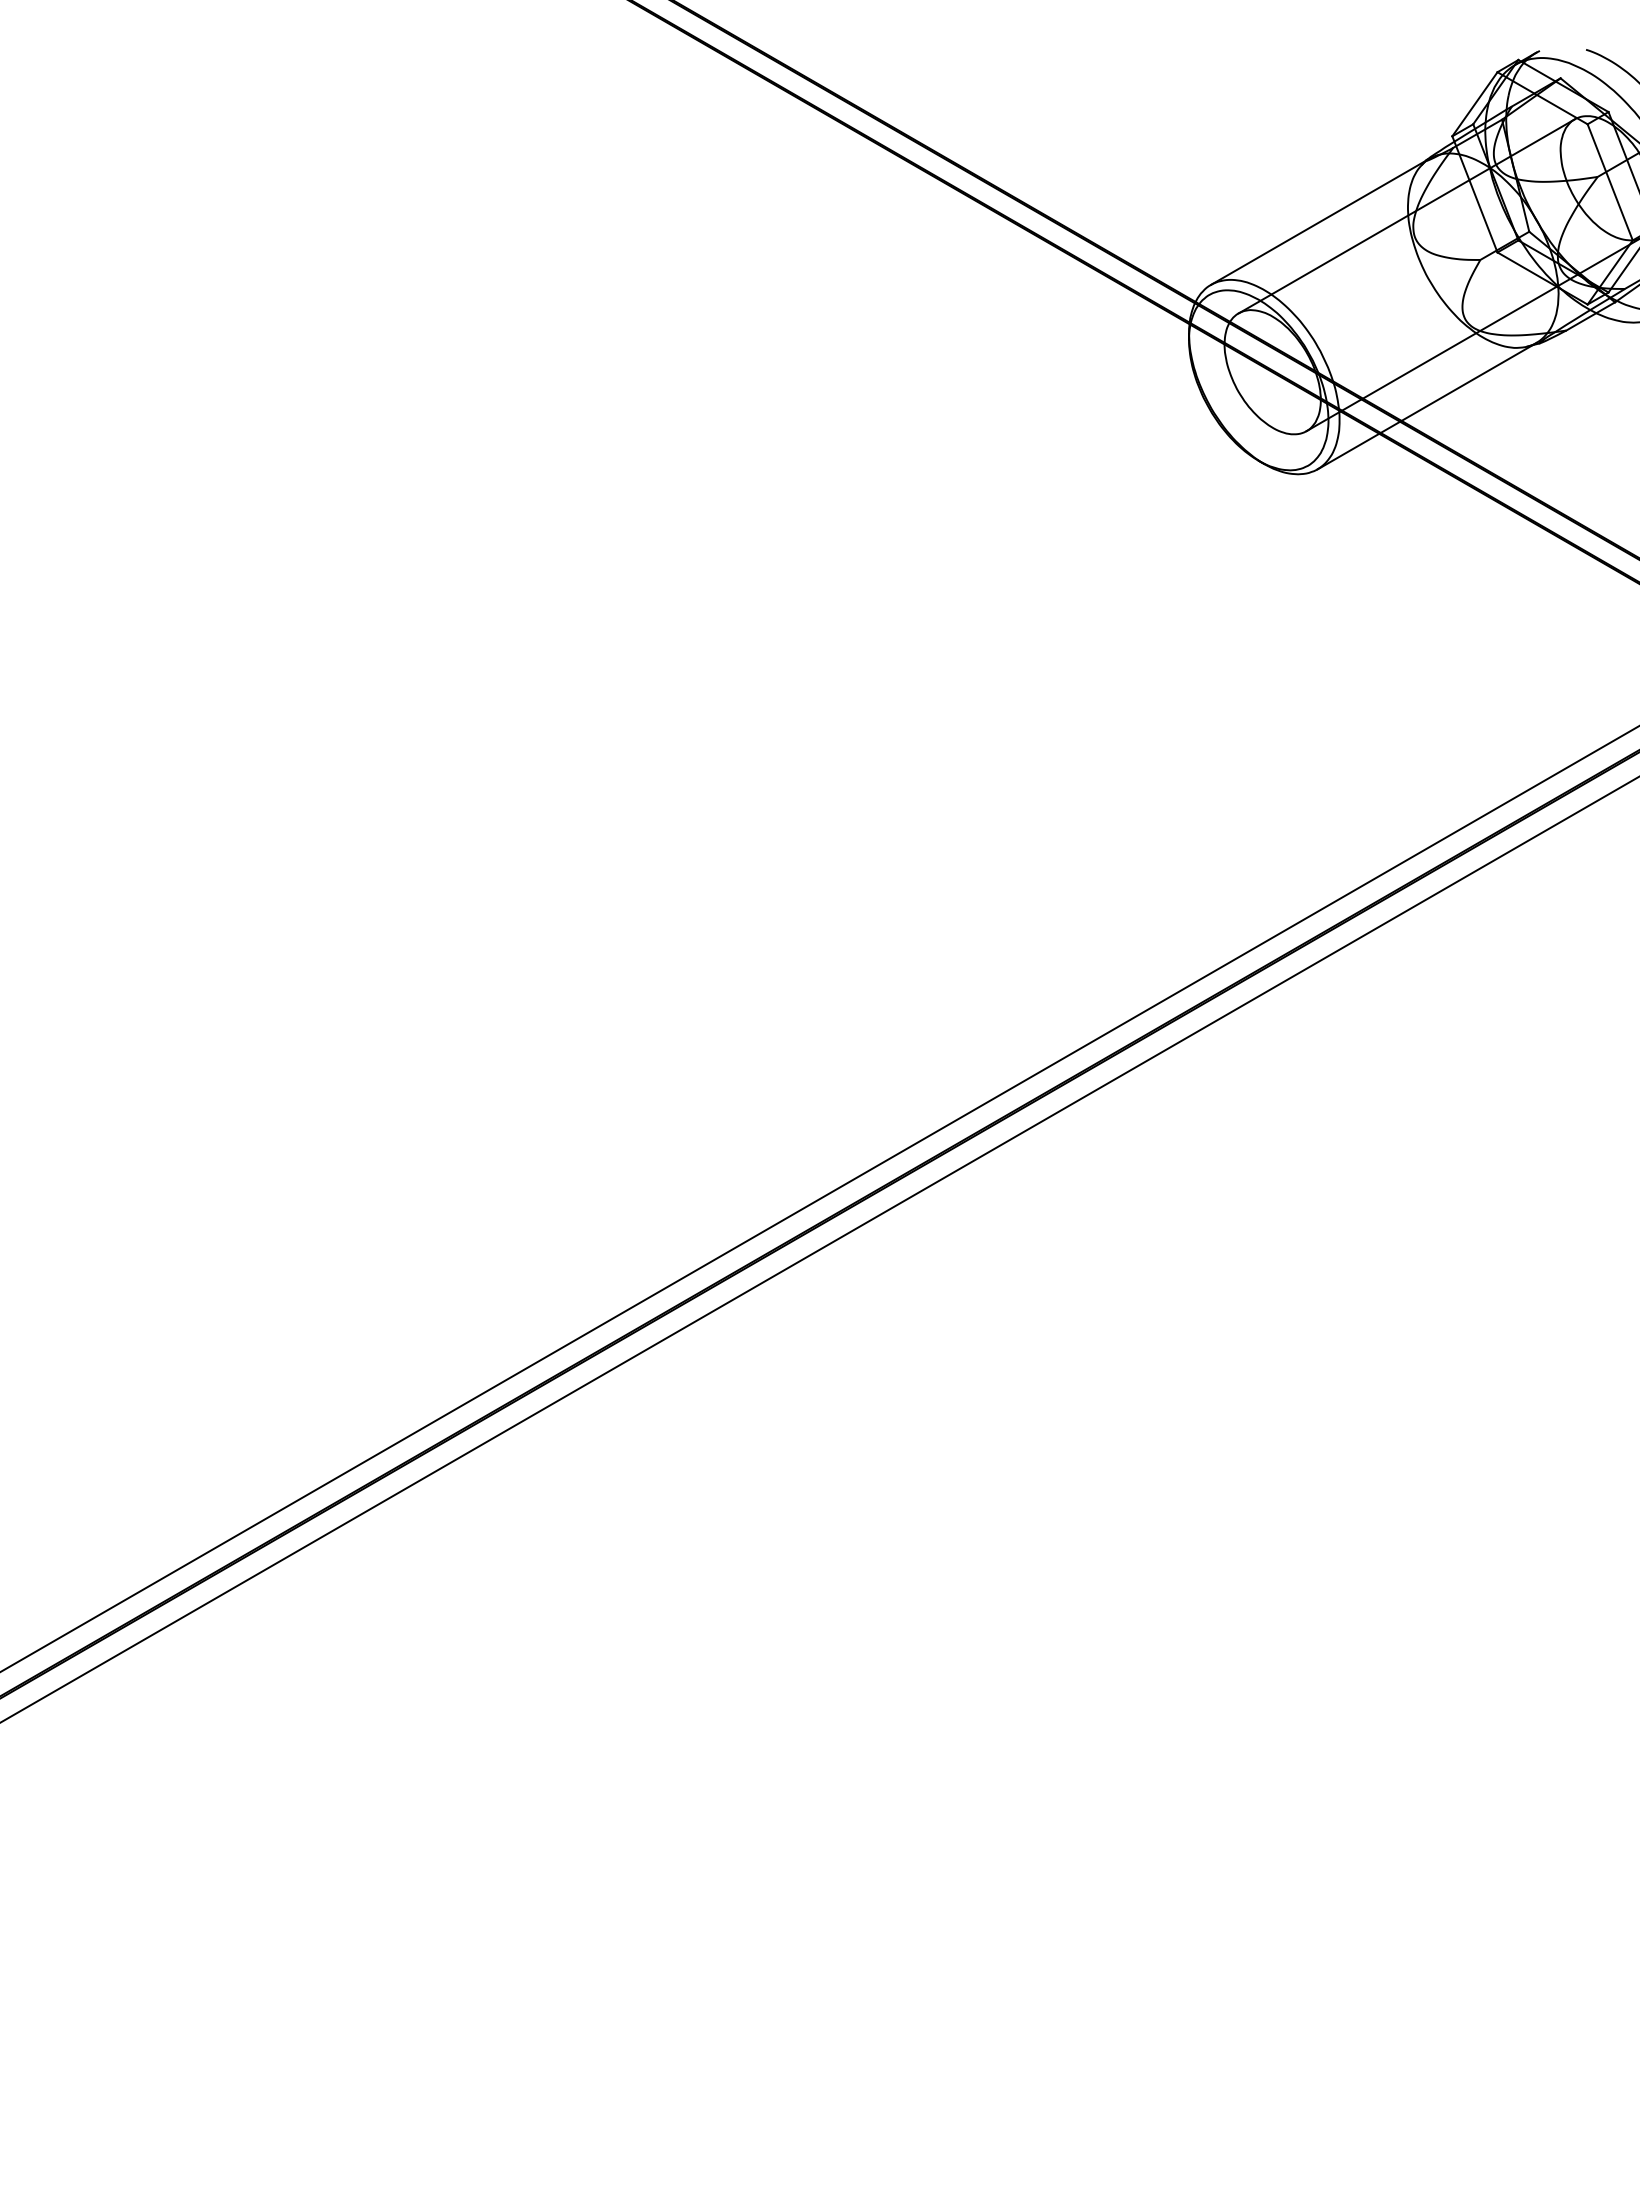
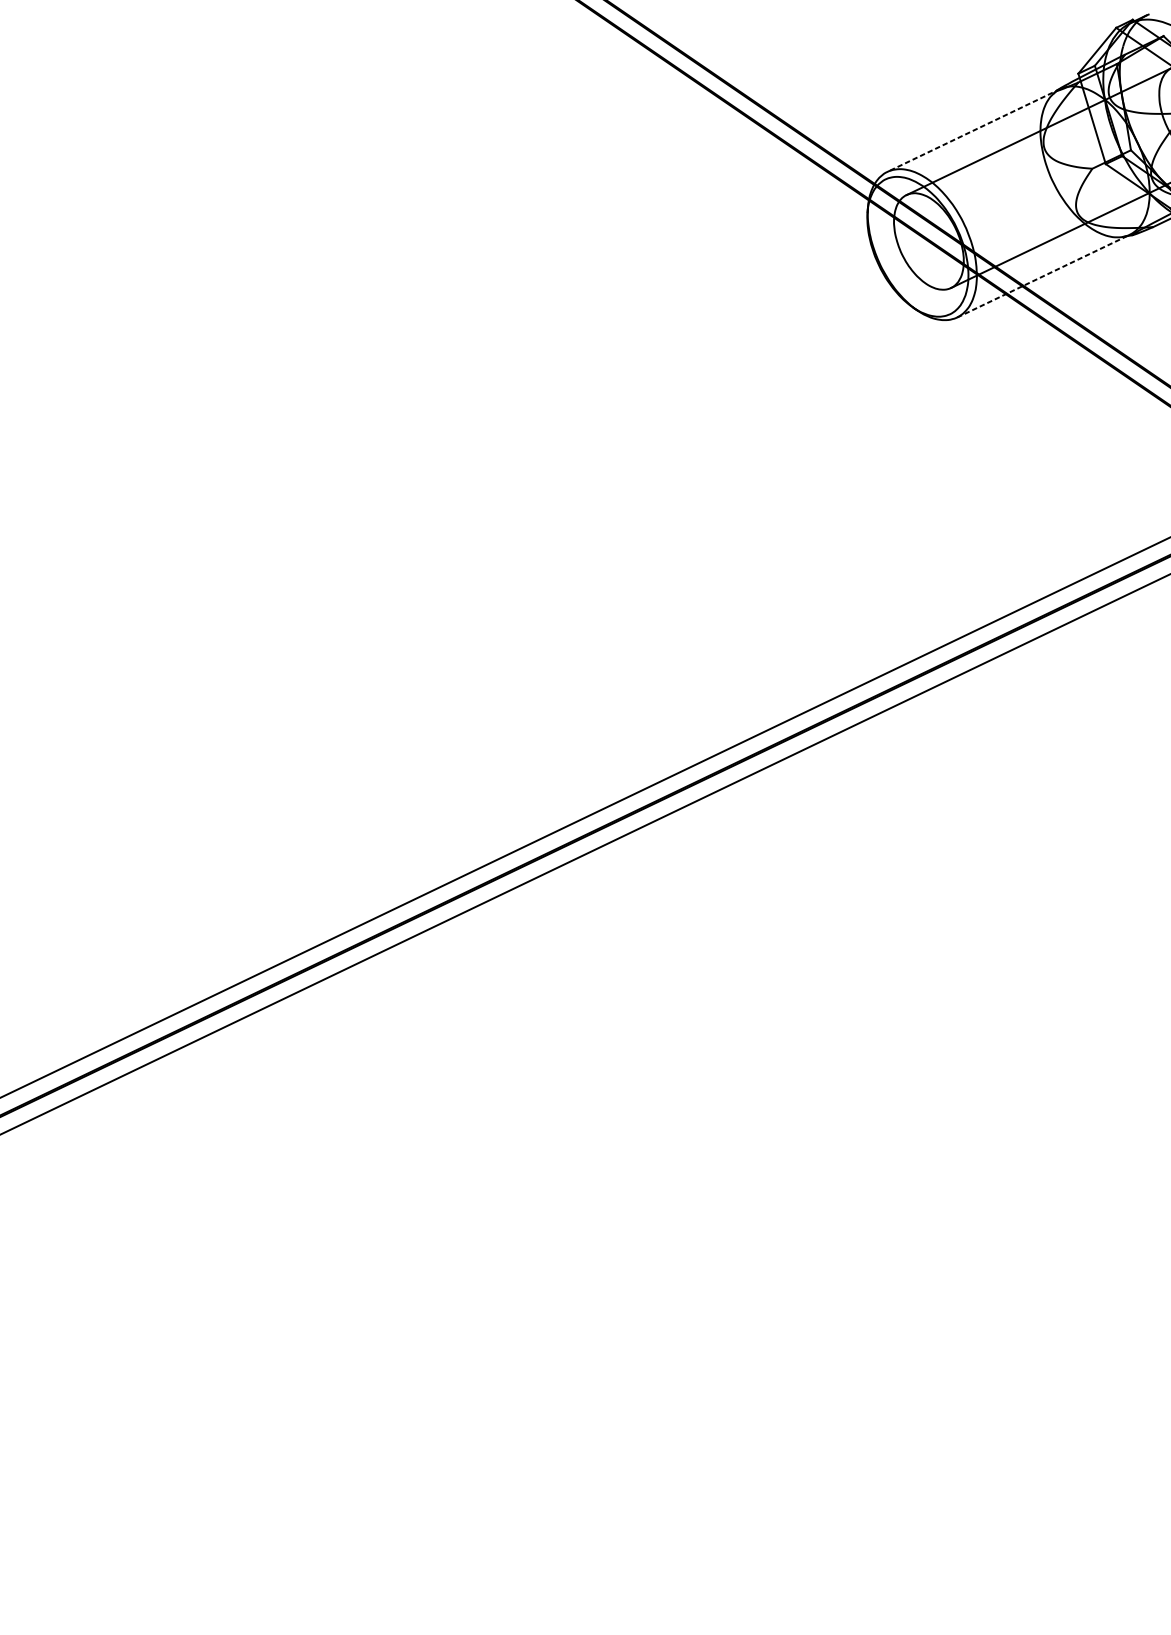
line: (1320, 221) -> (973, 130), solid -> dashed
line: (1427, 405) -> (1043, 275), solid -> dashed

